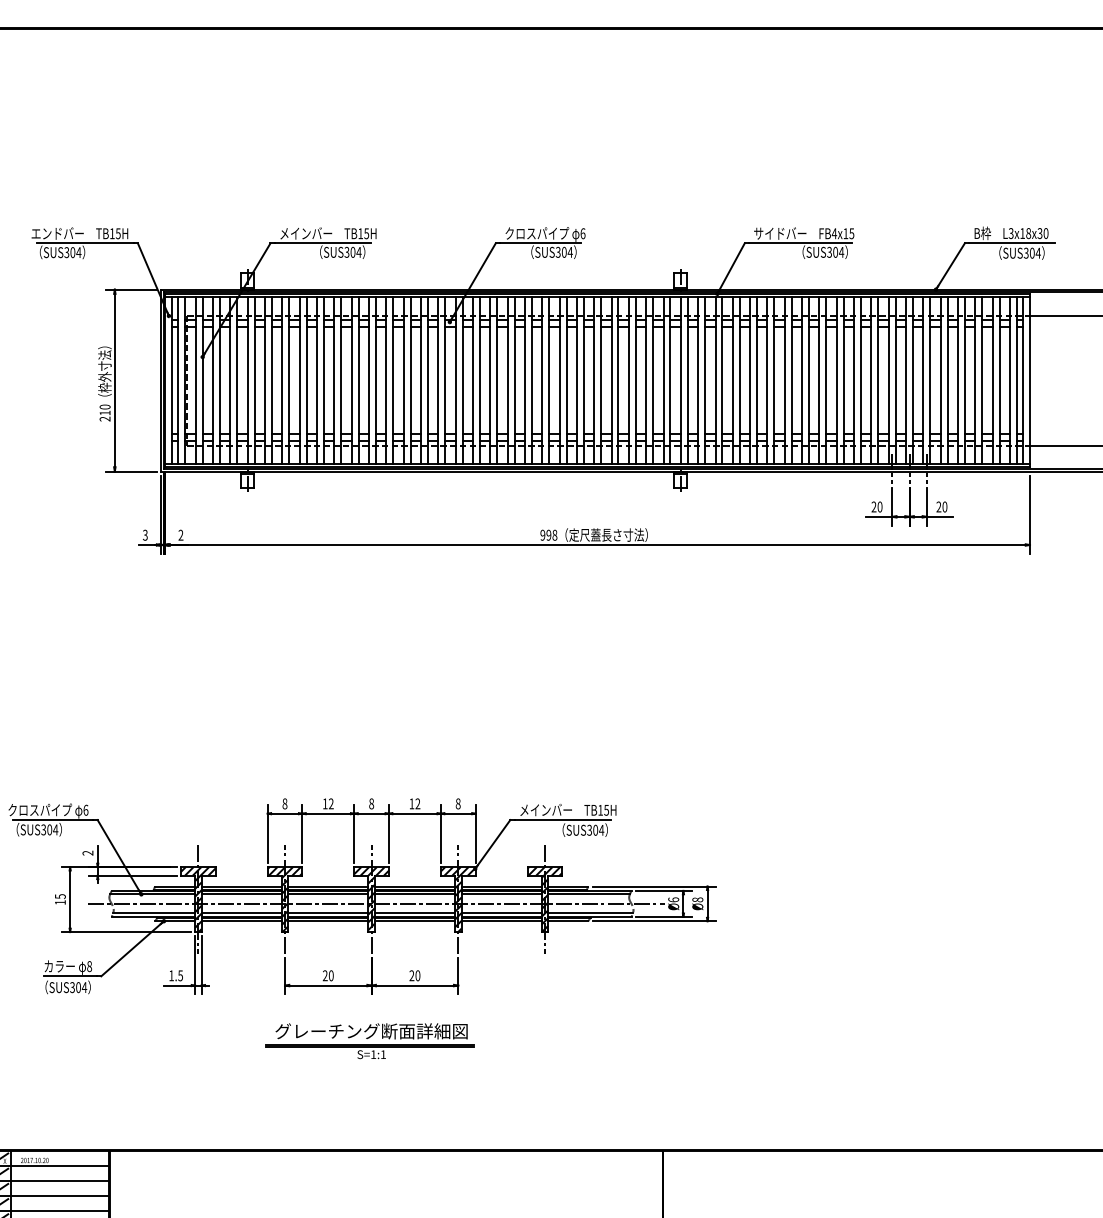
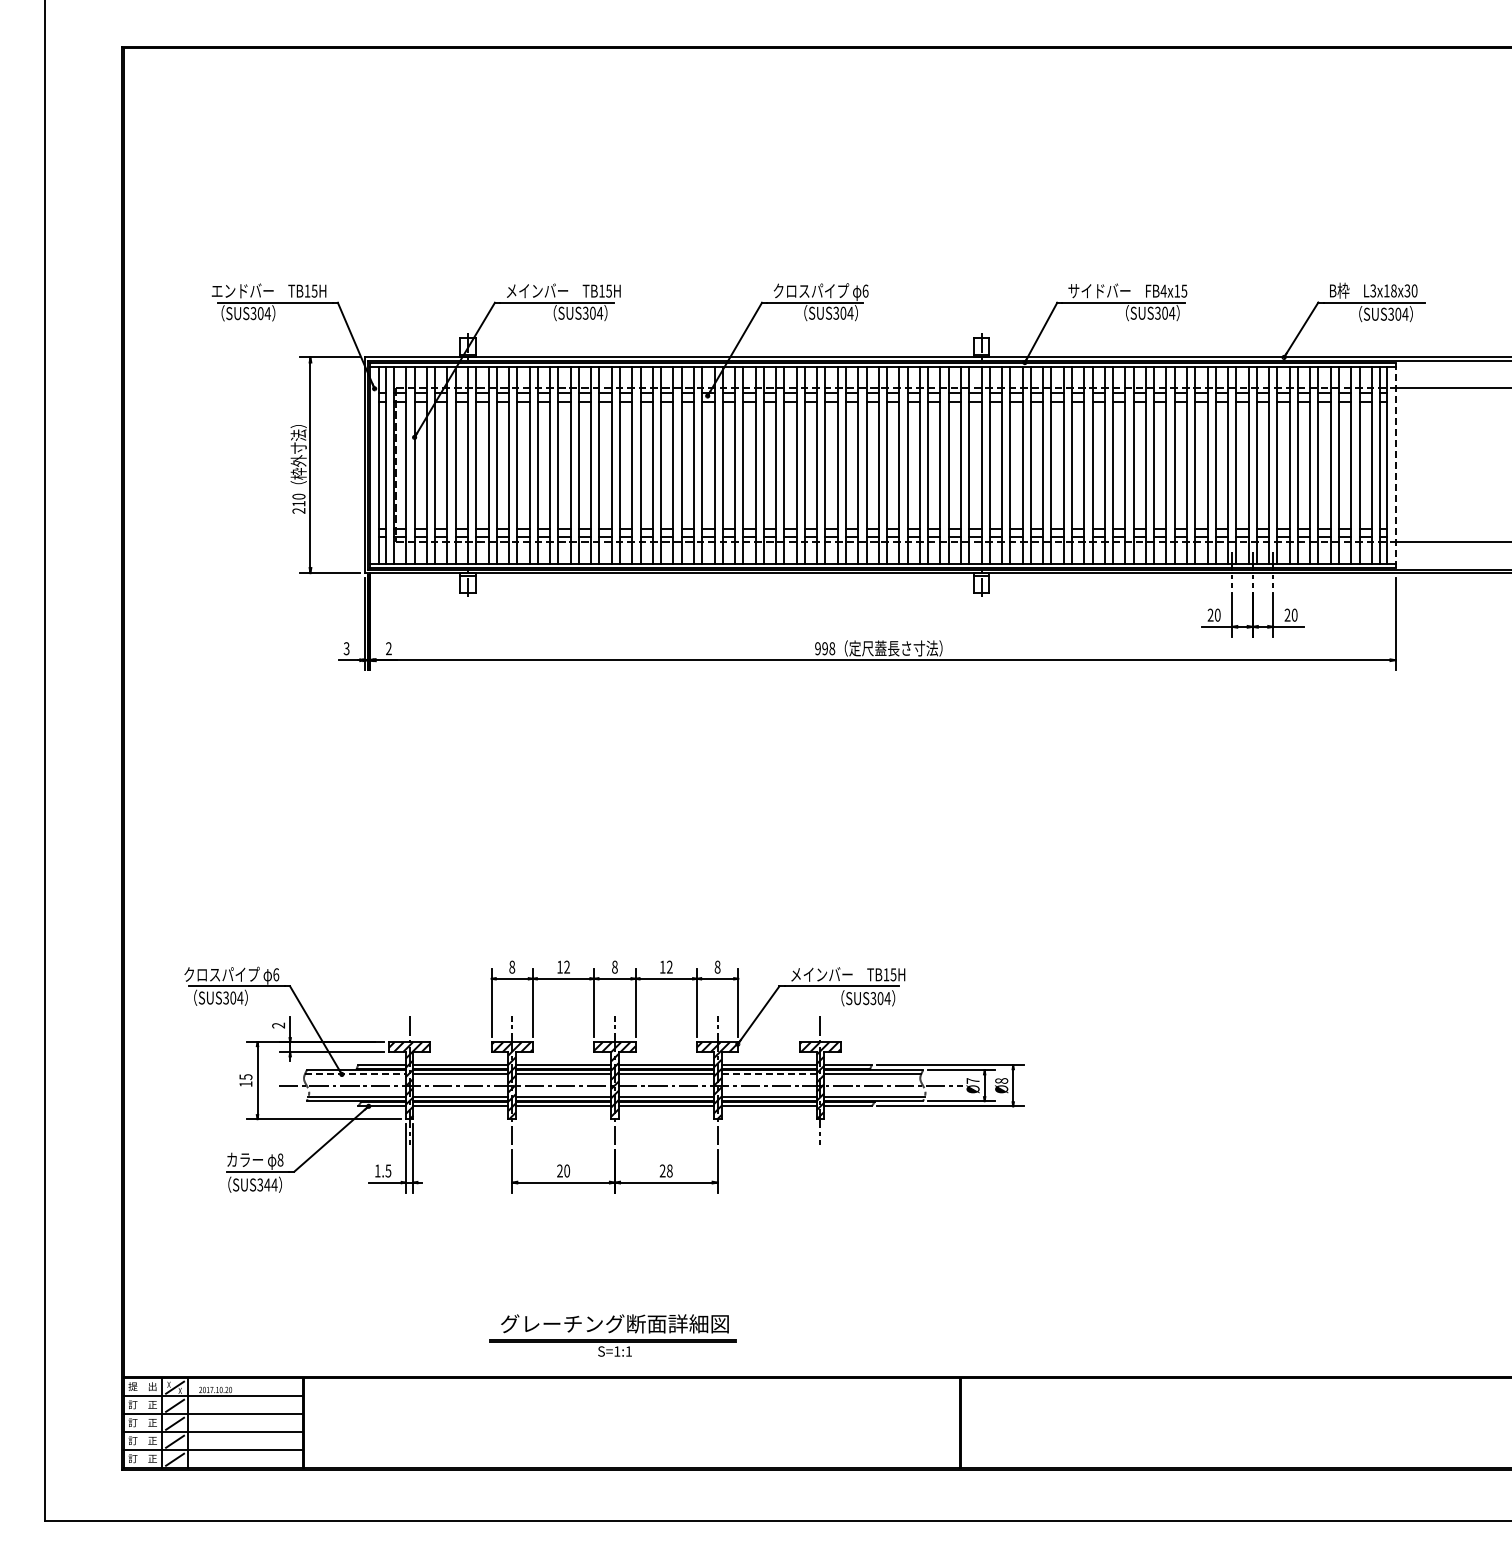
line: (1029, 380) -> (1395, 465), solid -> dashed
line: (152, 894) -> (355, 1074), solid -> dashed
line: (501, 894) -> (769, 1074), solid -> dashed
text: (673, 899) -> (972, 1080), Ø6 -> Ø7
text: (417, 976) -> (669, 1171), 20 -> 28
text: (78, 987) -> (267, 1184), SUS304 -> SUS344
part: (369, 1041) -> (612, 1335), moved

